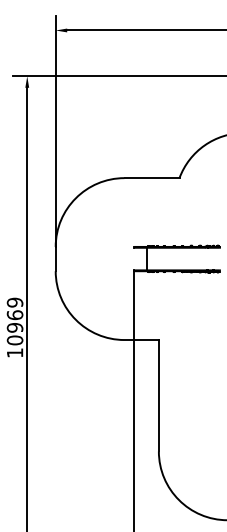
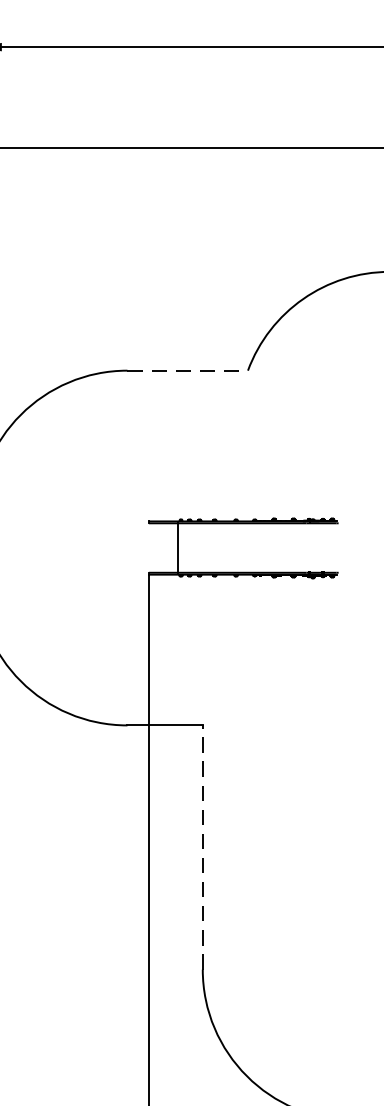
line: (152, 178) -> (188, 371), solid -> dashed
line: (158, 395) -> (201, 846), solid -> dashed

